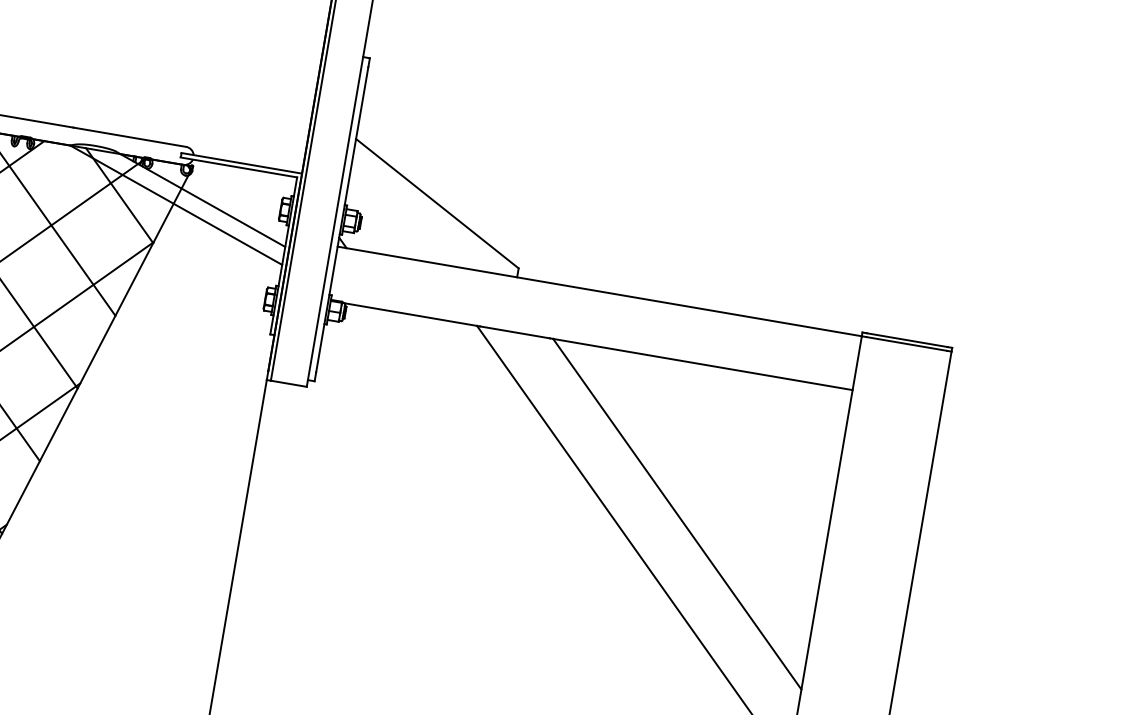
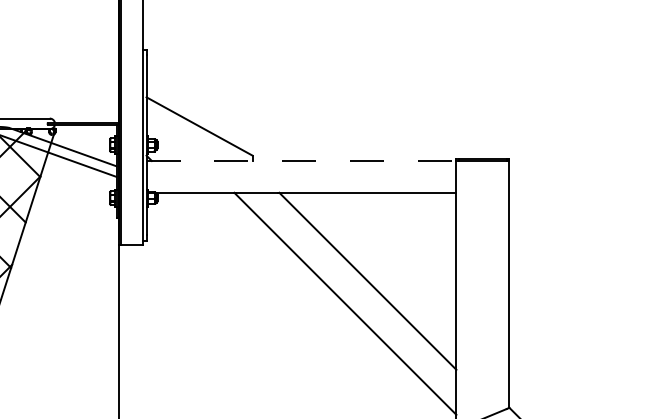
line: (599, 290) -> (301, 160), solid -> dashed

